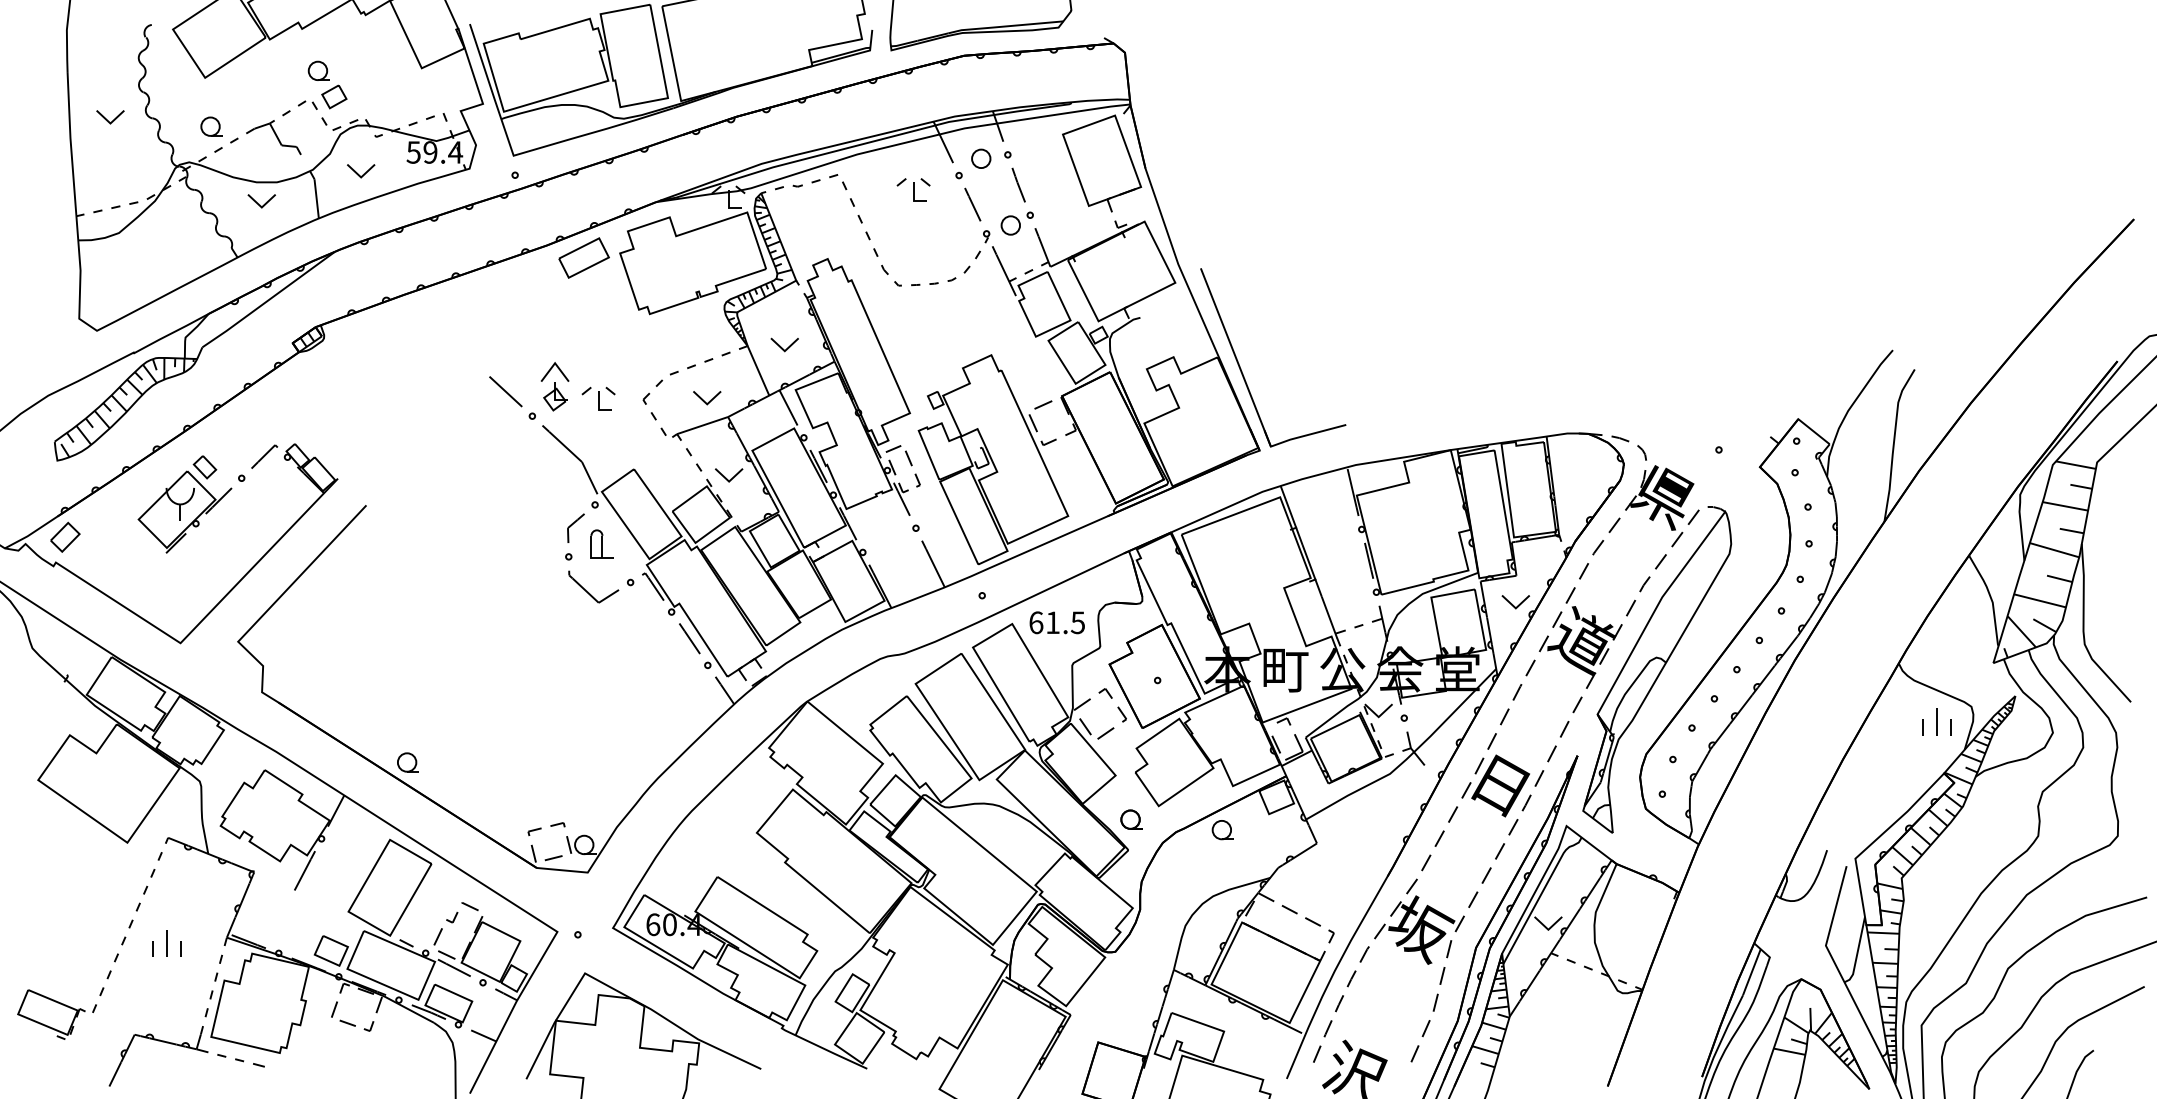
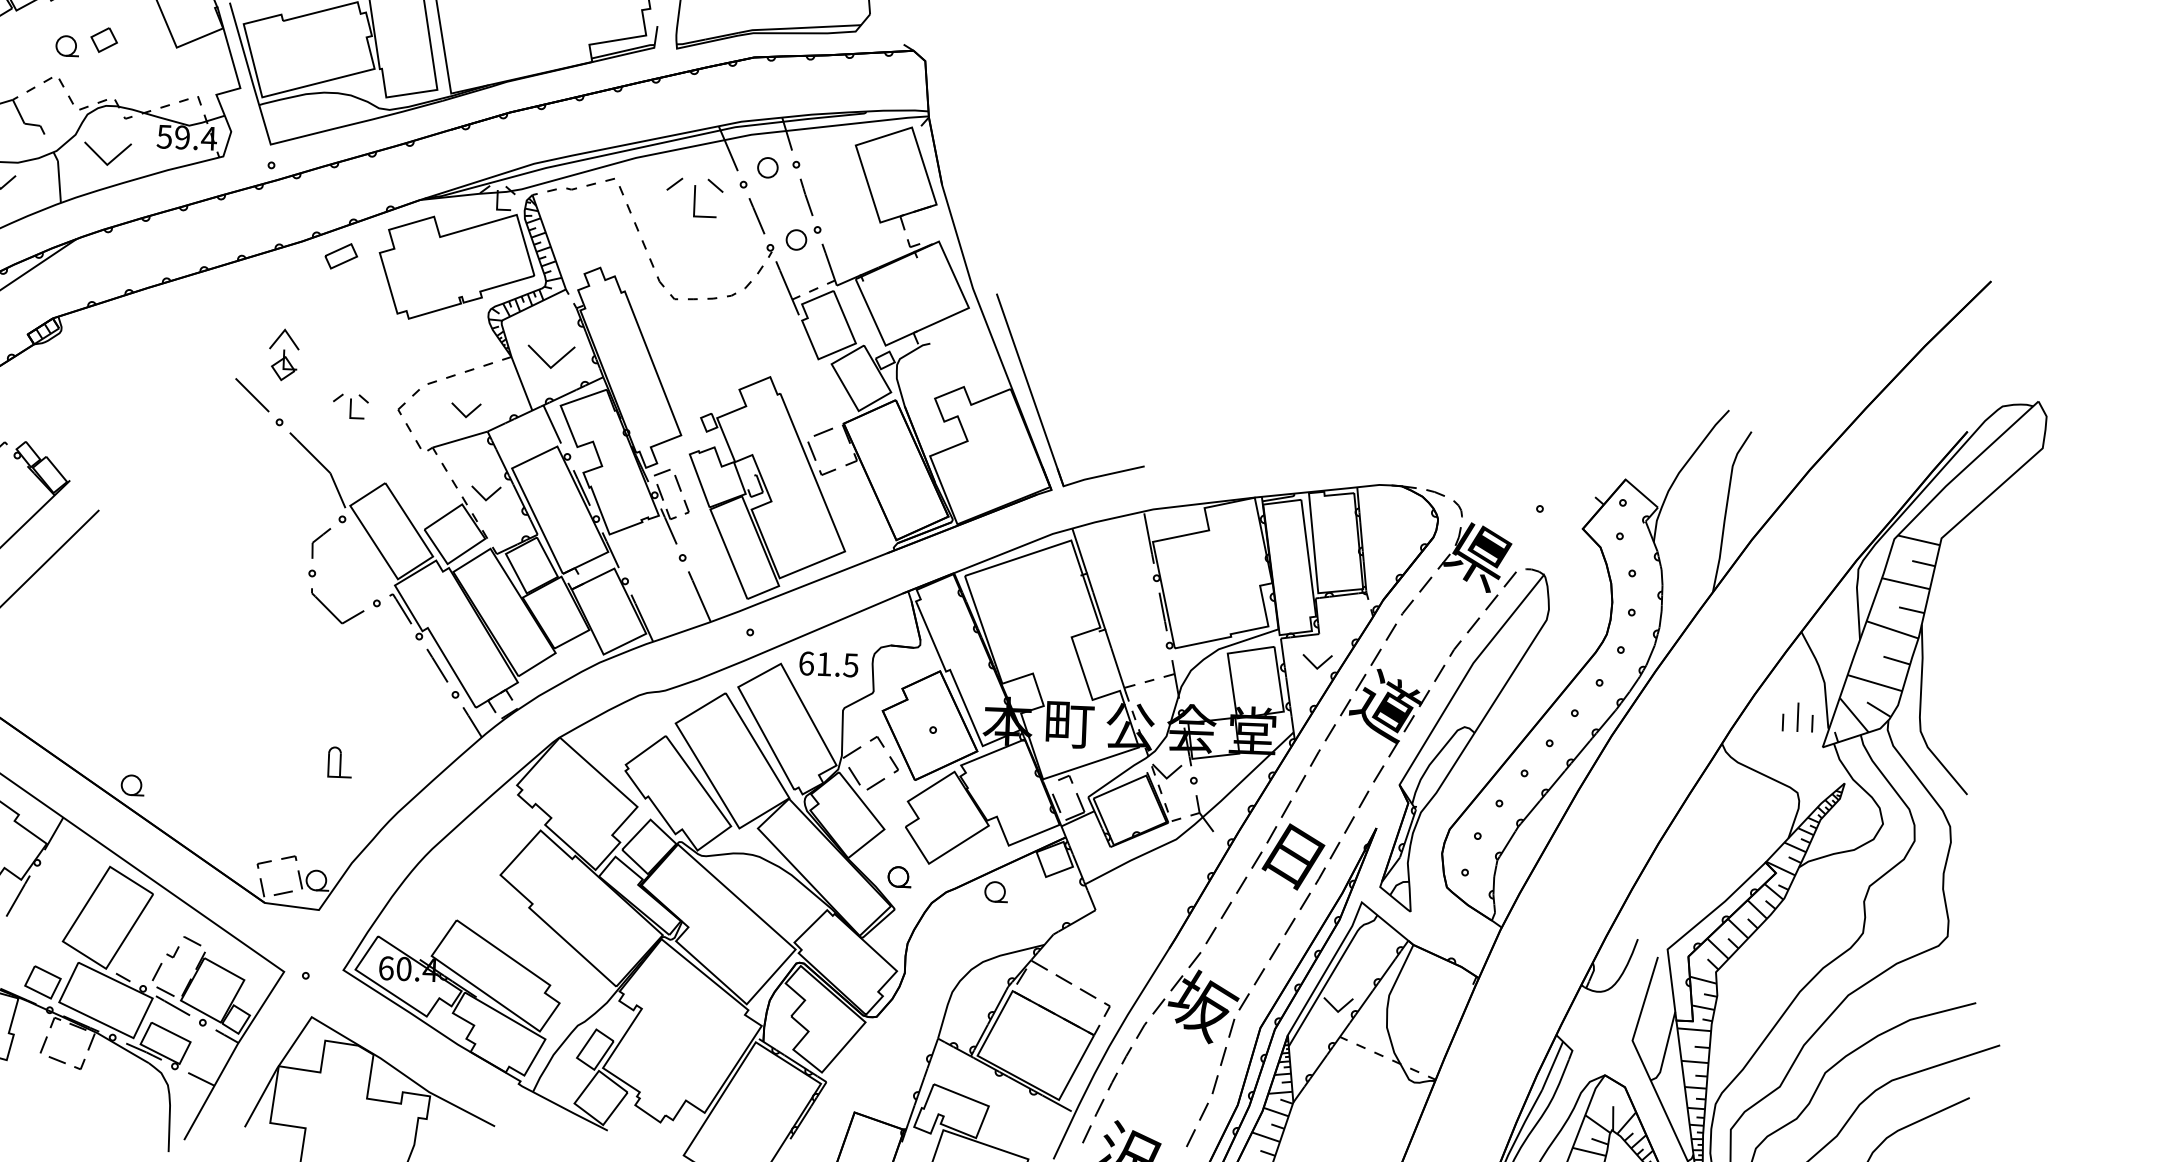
part: (334, 96) -> (104, 39), moved
part: (361, 171) -> (108, 154), size x1.6
part: (913, 189) -> (694, 197), size x1.6
part: (583, 257) -> (340, 255), size x0.6
part: (784, 344) -> (550, 356), size x1.6
part: (554, 386) -> (283, 354), moved
part: (601, 543) -> (339, 761), moved
part: (1936, 721) -> (1797, 716), moved

